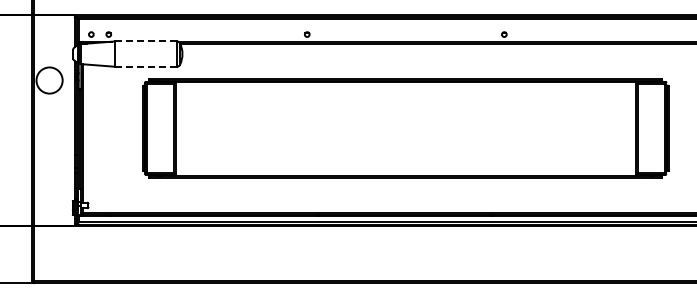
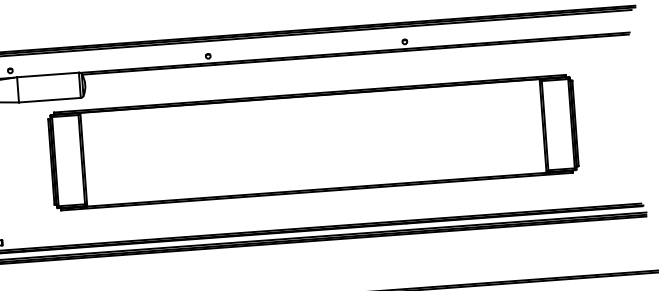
line: (146, 41) -> (48, 74), dashed -> solid
line: (146, 66) -> (50, 99), dashed -> solid

